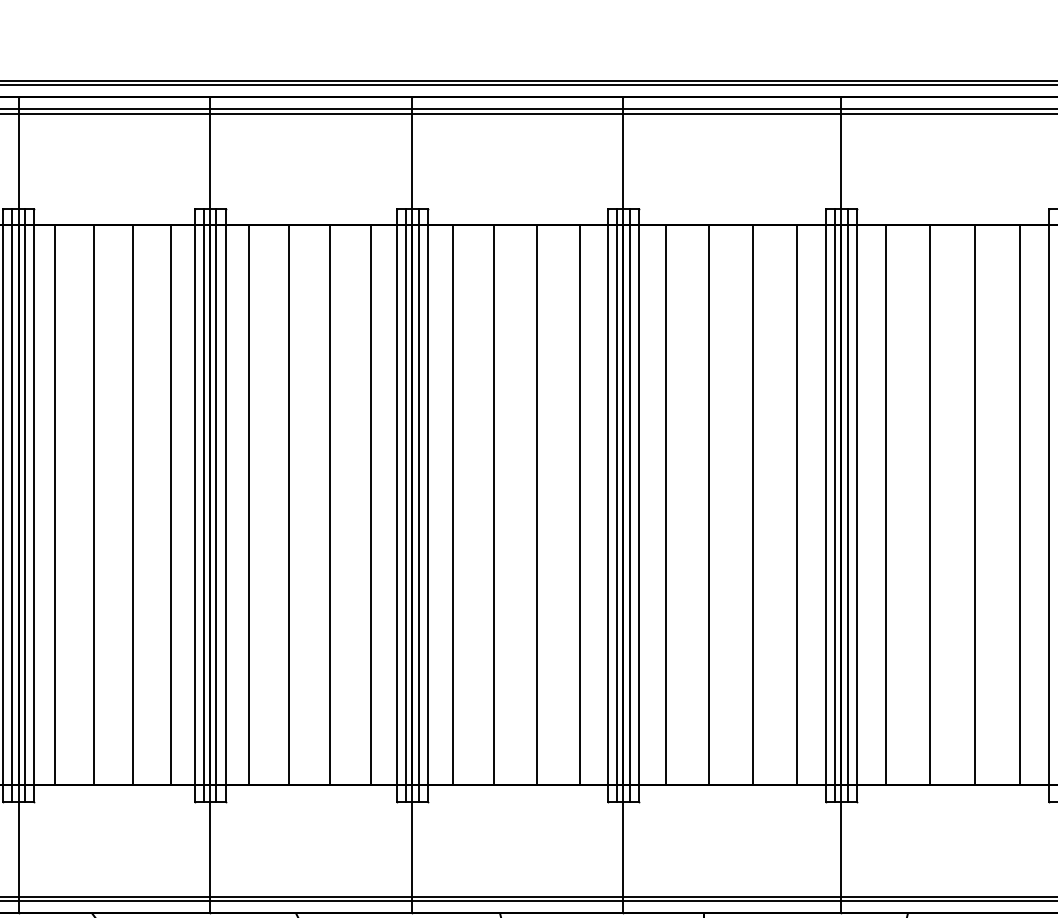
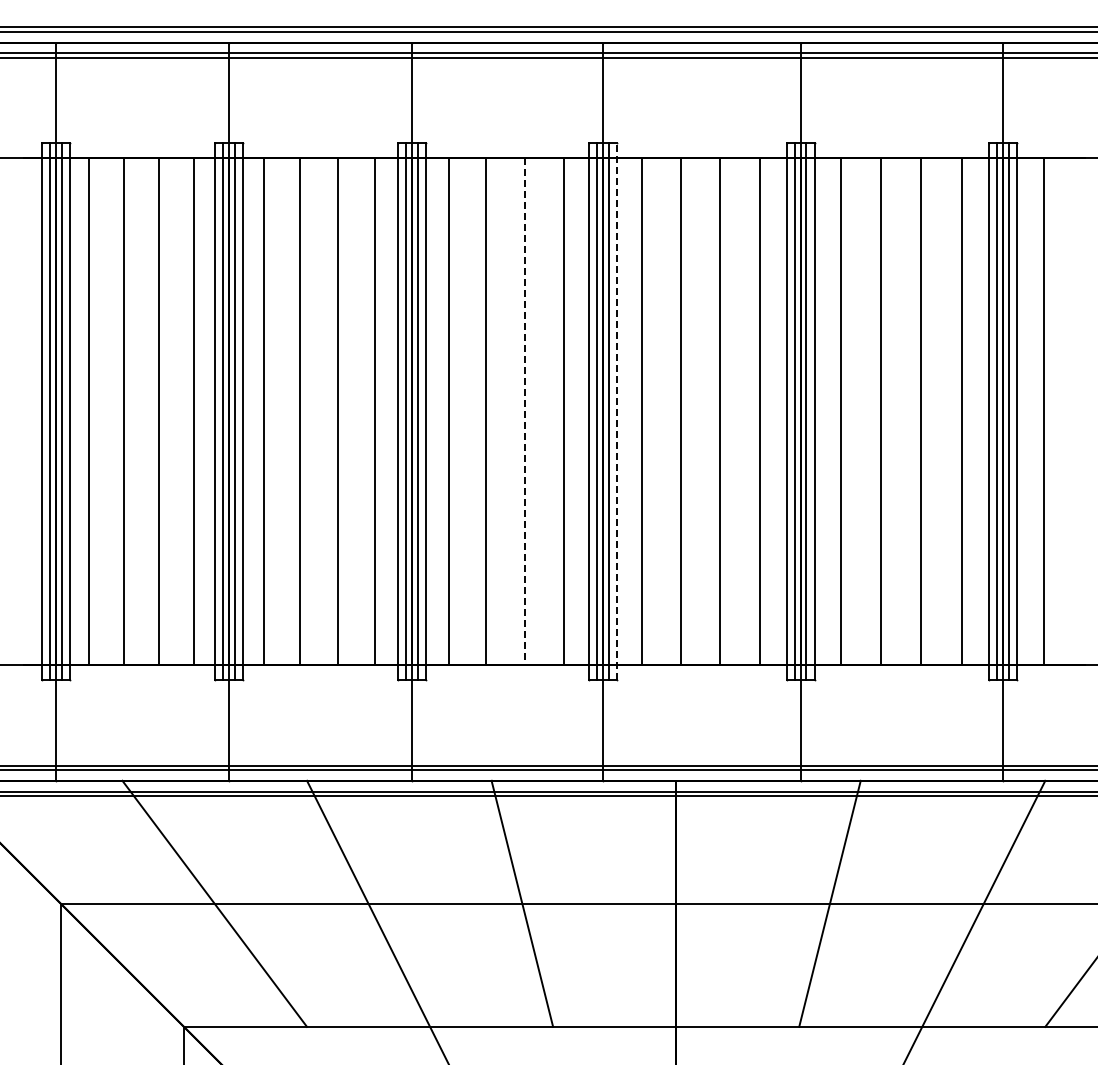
line: (639, 505) -> (617, 411), solid -> dashed
line: (537, 506) -> (525, 412), solid -> dashed

